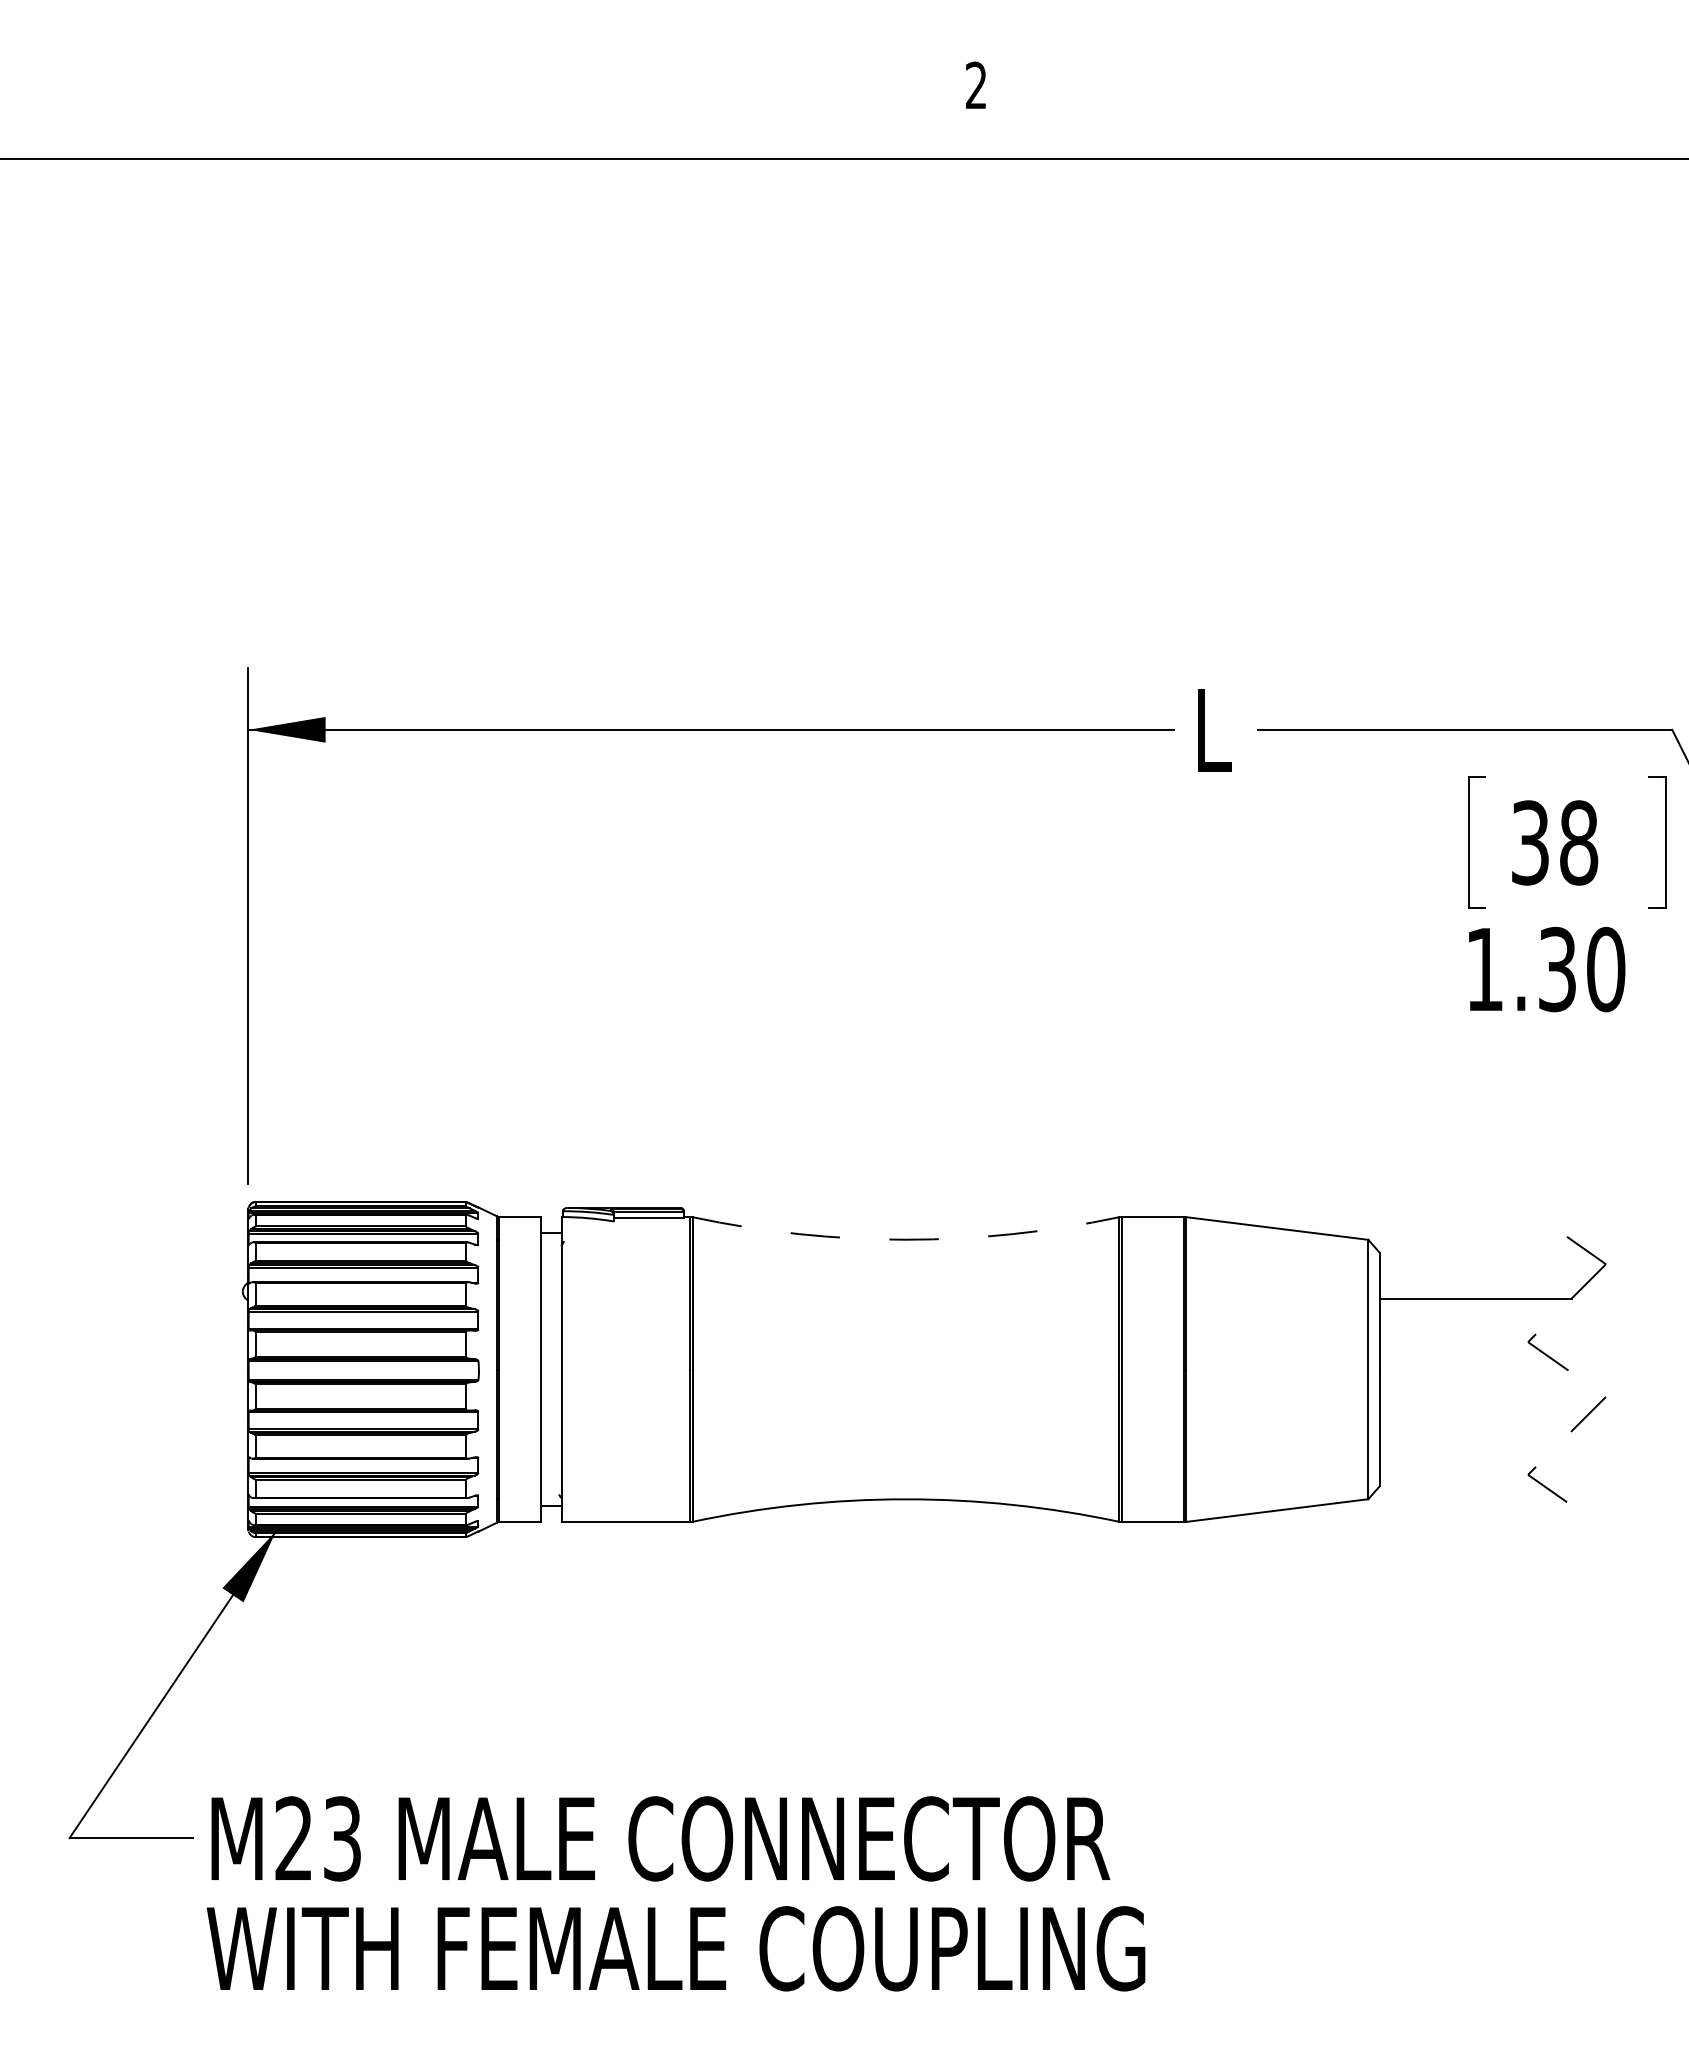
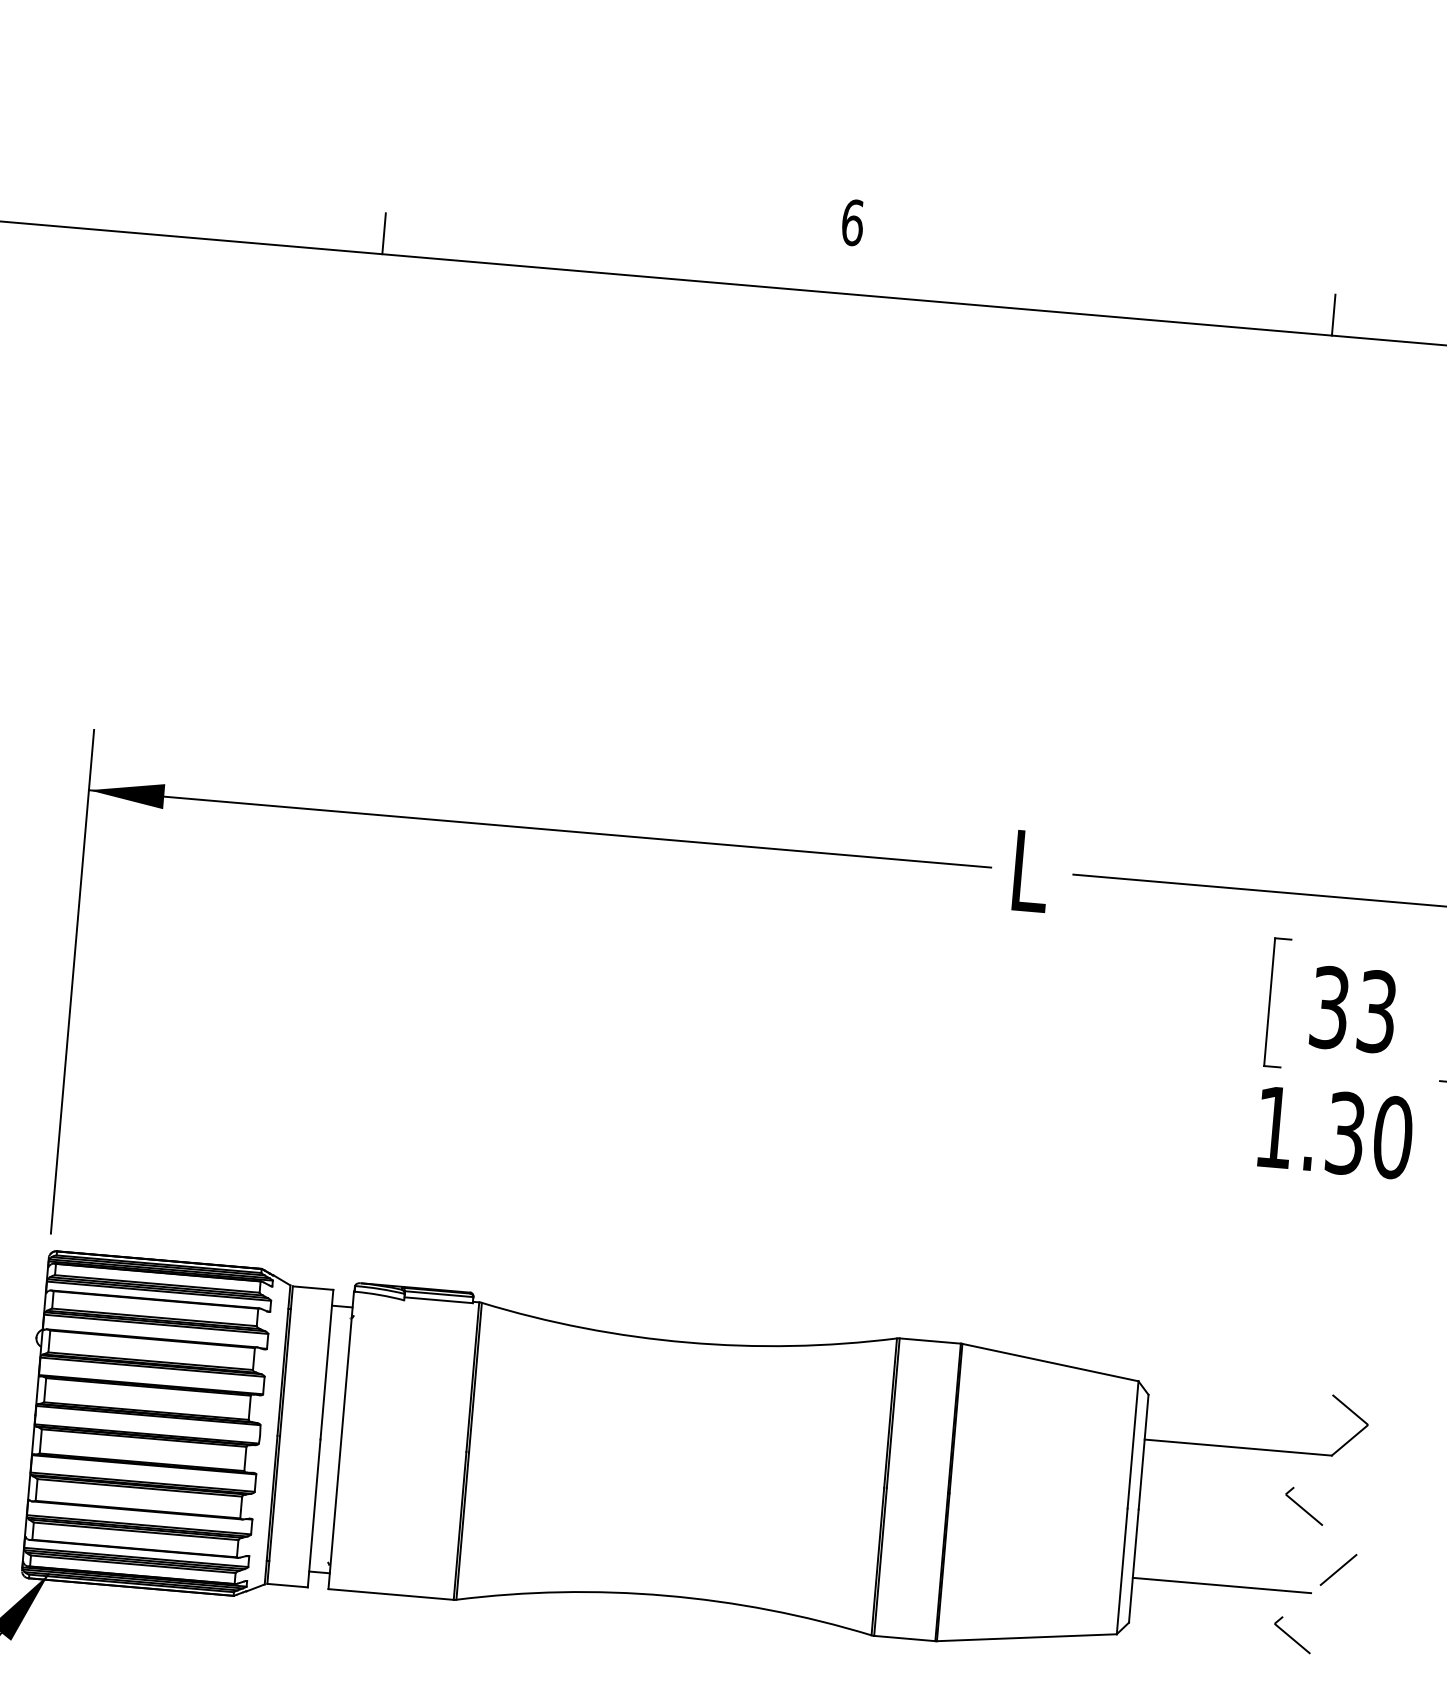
text: (976, 85) -> (852, 222), 2 -> 6
line: (500, 137) -> (384, 233), added
line: (1473, 137) -> (1333, 314), added
text: (1579, 842) -> (1377, 1011), 38 -> 33
arc: (905, 1239) -> (687, 1342), dashed -> solid
line: (1470, 1440) -> (1221, 1585), added

